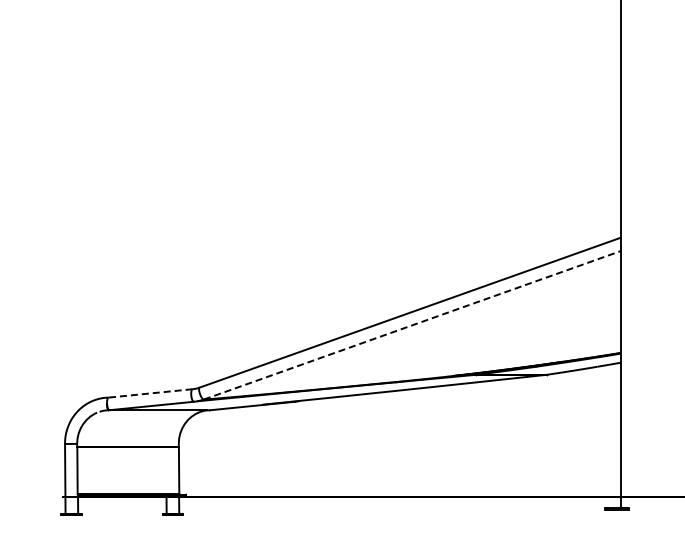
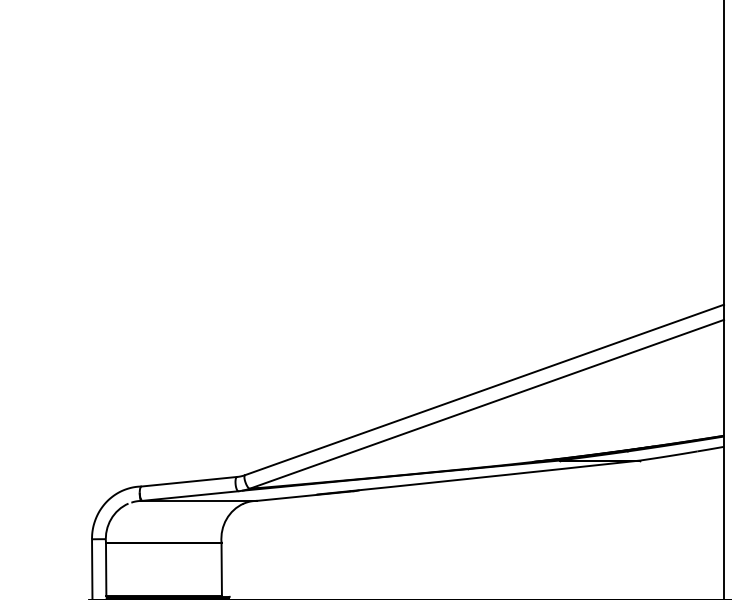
line: (412, 325) -> (487, 404), dashed -> solid
line: (150, 393) -> (189, 481), dashed -> solid

